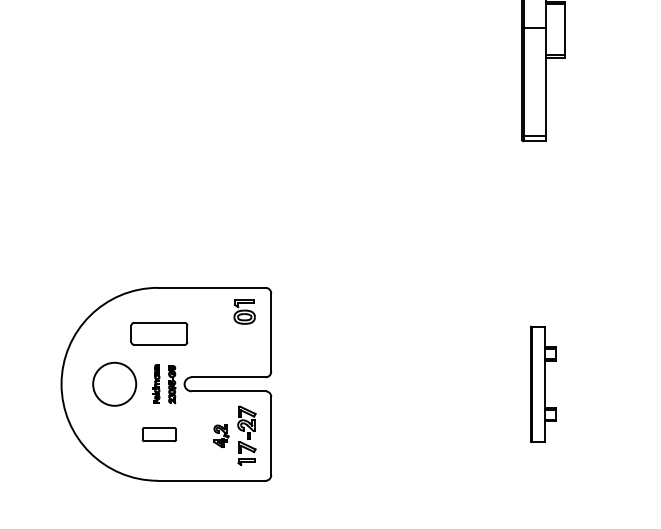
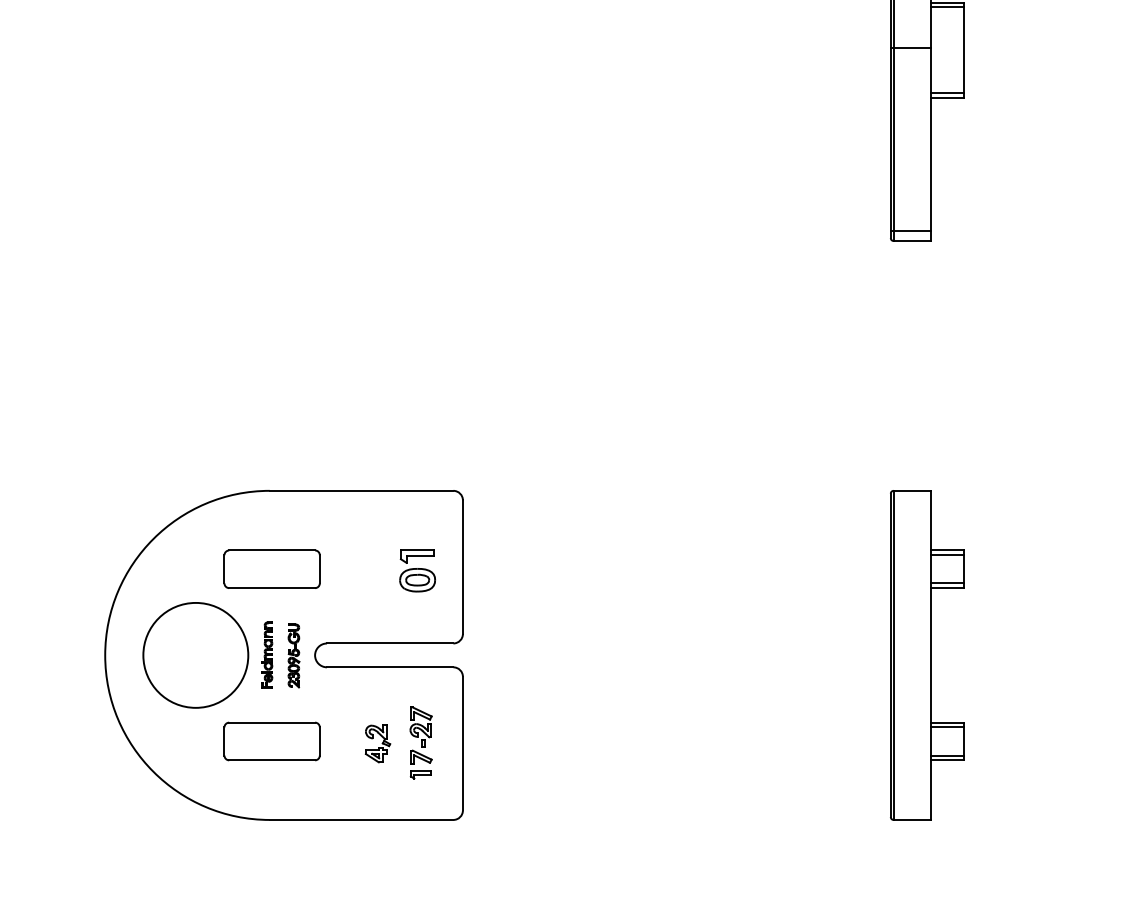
part: (244, 311) -> (417, 570), moved
circle: (114, 384) -> (195, 655), size x1.43
part: (543, 384) -> (927, 655), size x1.67
part: (159, 434) -> (272, 741), size x1.67
part: (246, 435) -> (420, 742), size x0.71

